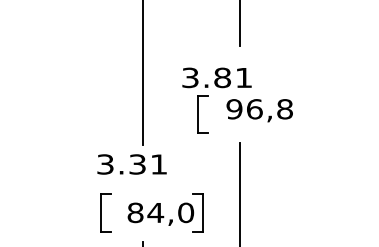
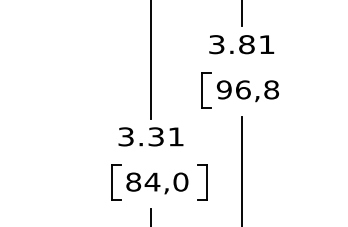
text: (216, 77) -> (241, 44), moved
text: (259, 110) -> (247, 91), moved
text: (131, 164) -> (150, 136), moved
text: (160, 213) -> (156, 182), moved

